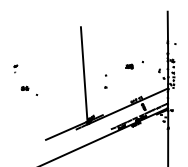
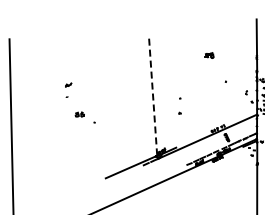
part: (129, 66) -> (209, 55), moved
part: (15, 69) -> (67, 90), size x1.6
line: (84, 74) -> (153, 97), solid -> dashed

